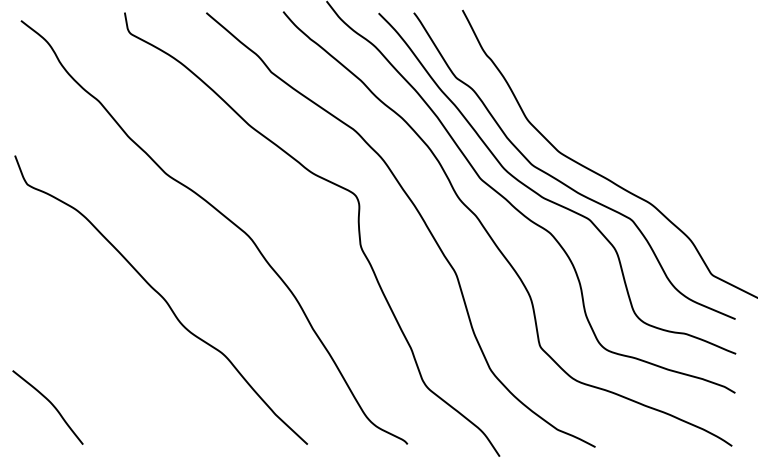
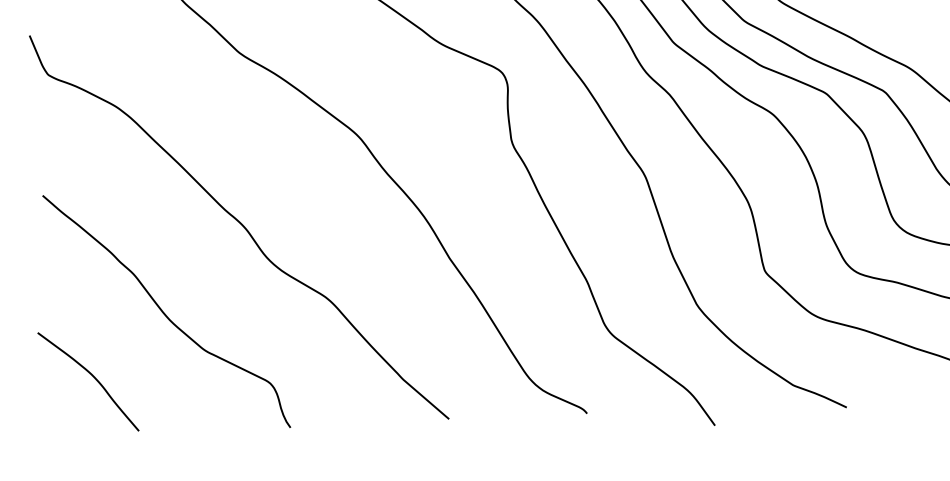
curve: (105, 359) -> (165, 312), added

